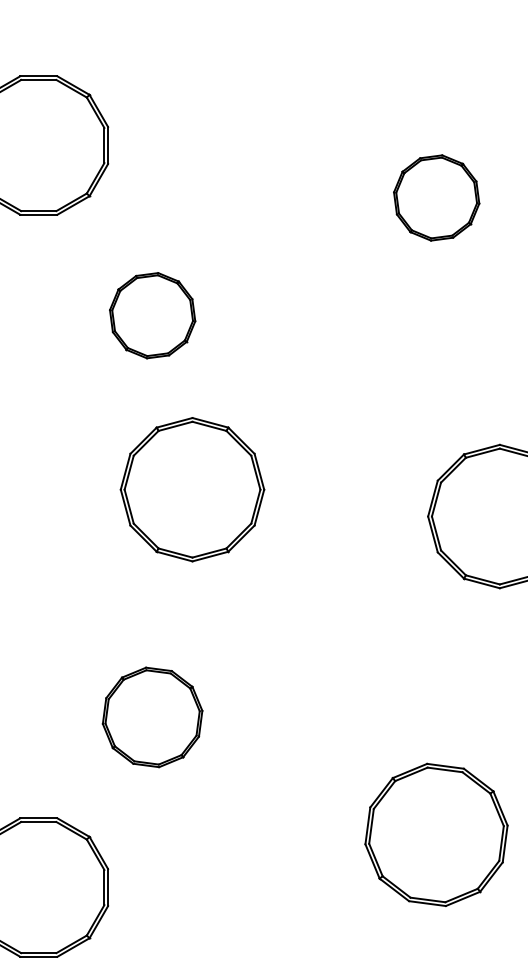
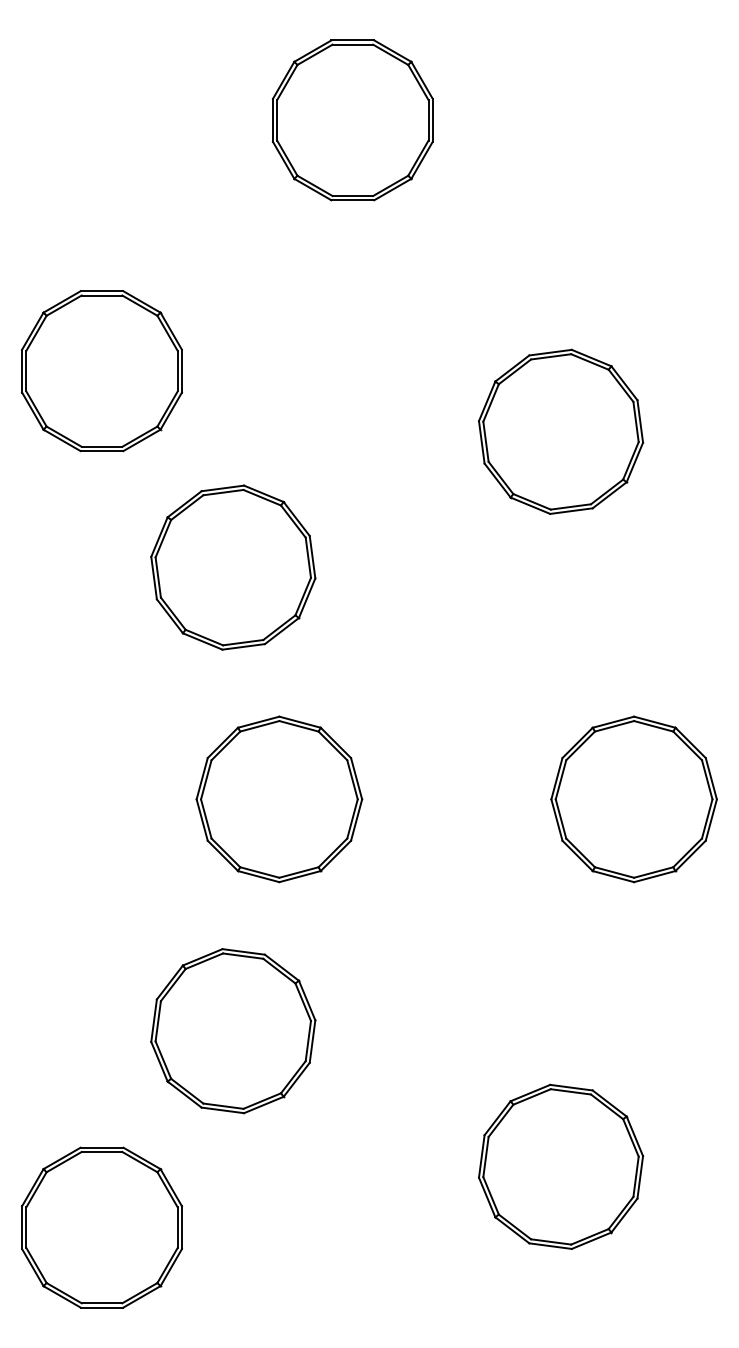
part: (436, 197) -> (561, 431), size x1.67
part: (152, 315) -> (233, 567), size x1.67
part: (192, 489) -> (279, 799), moved
part: (152, 717) -> (233, 1031), size x1.43

